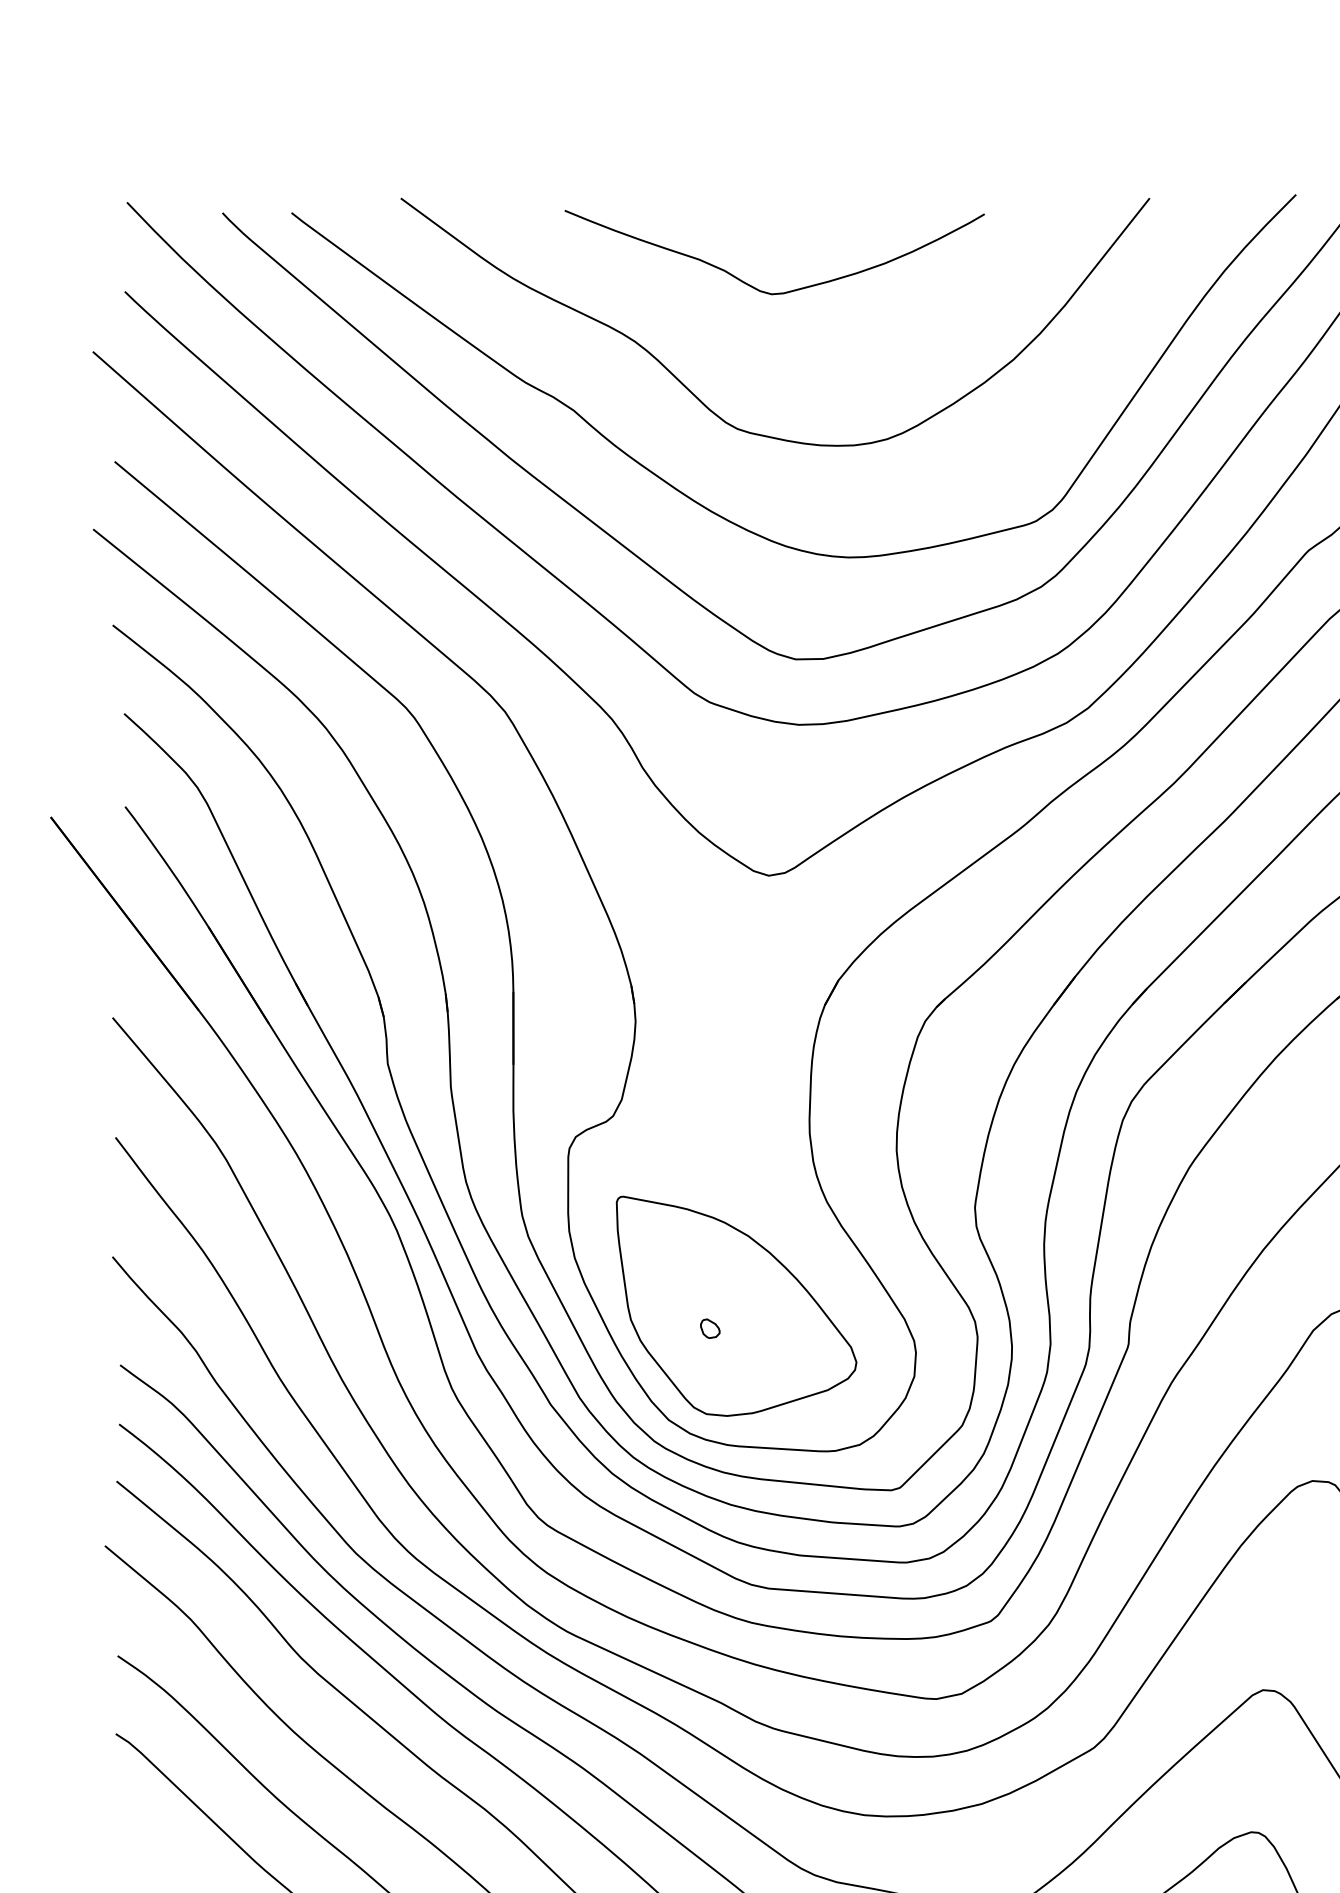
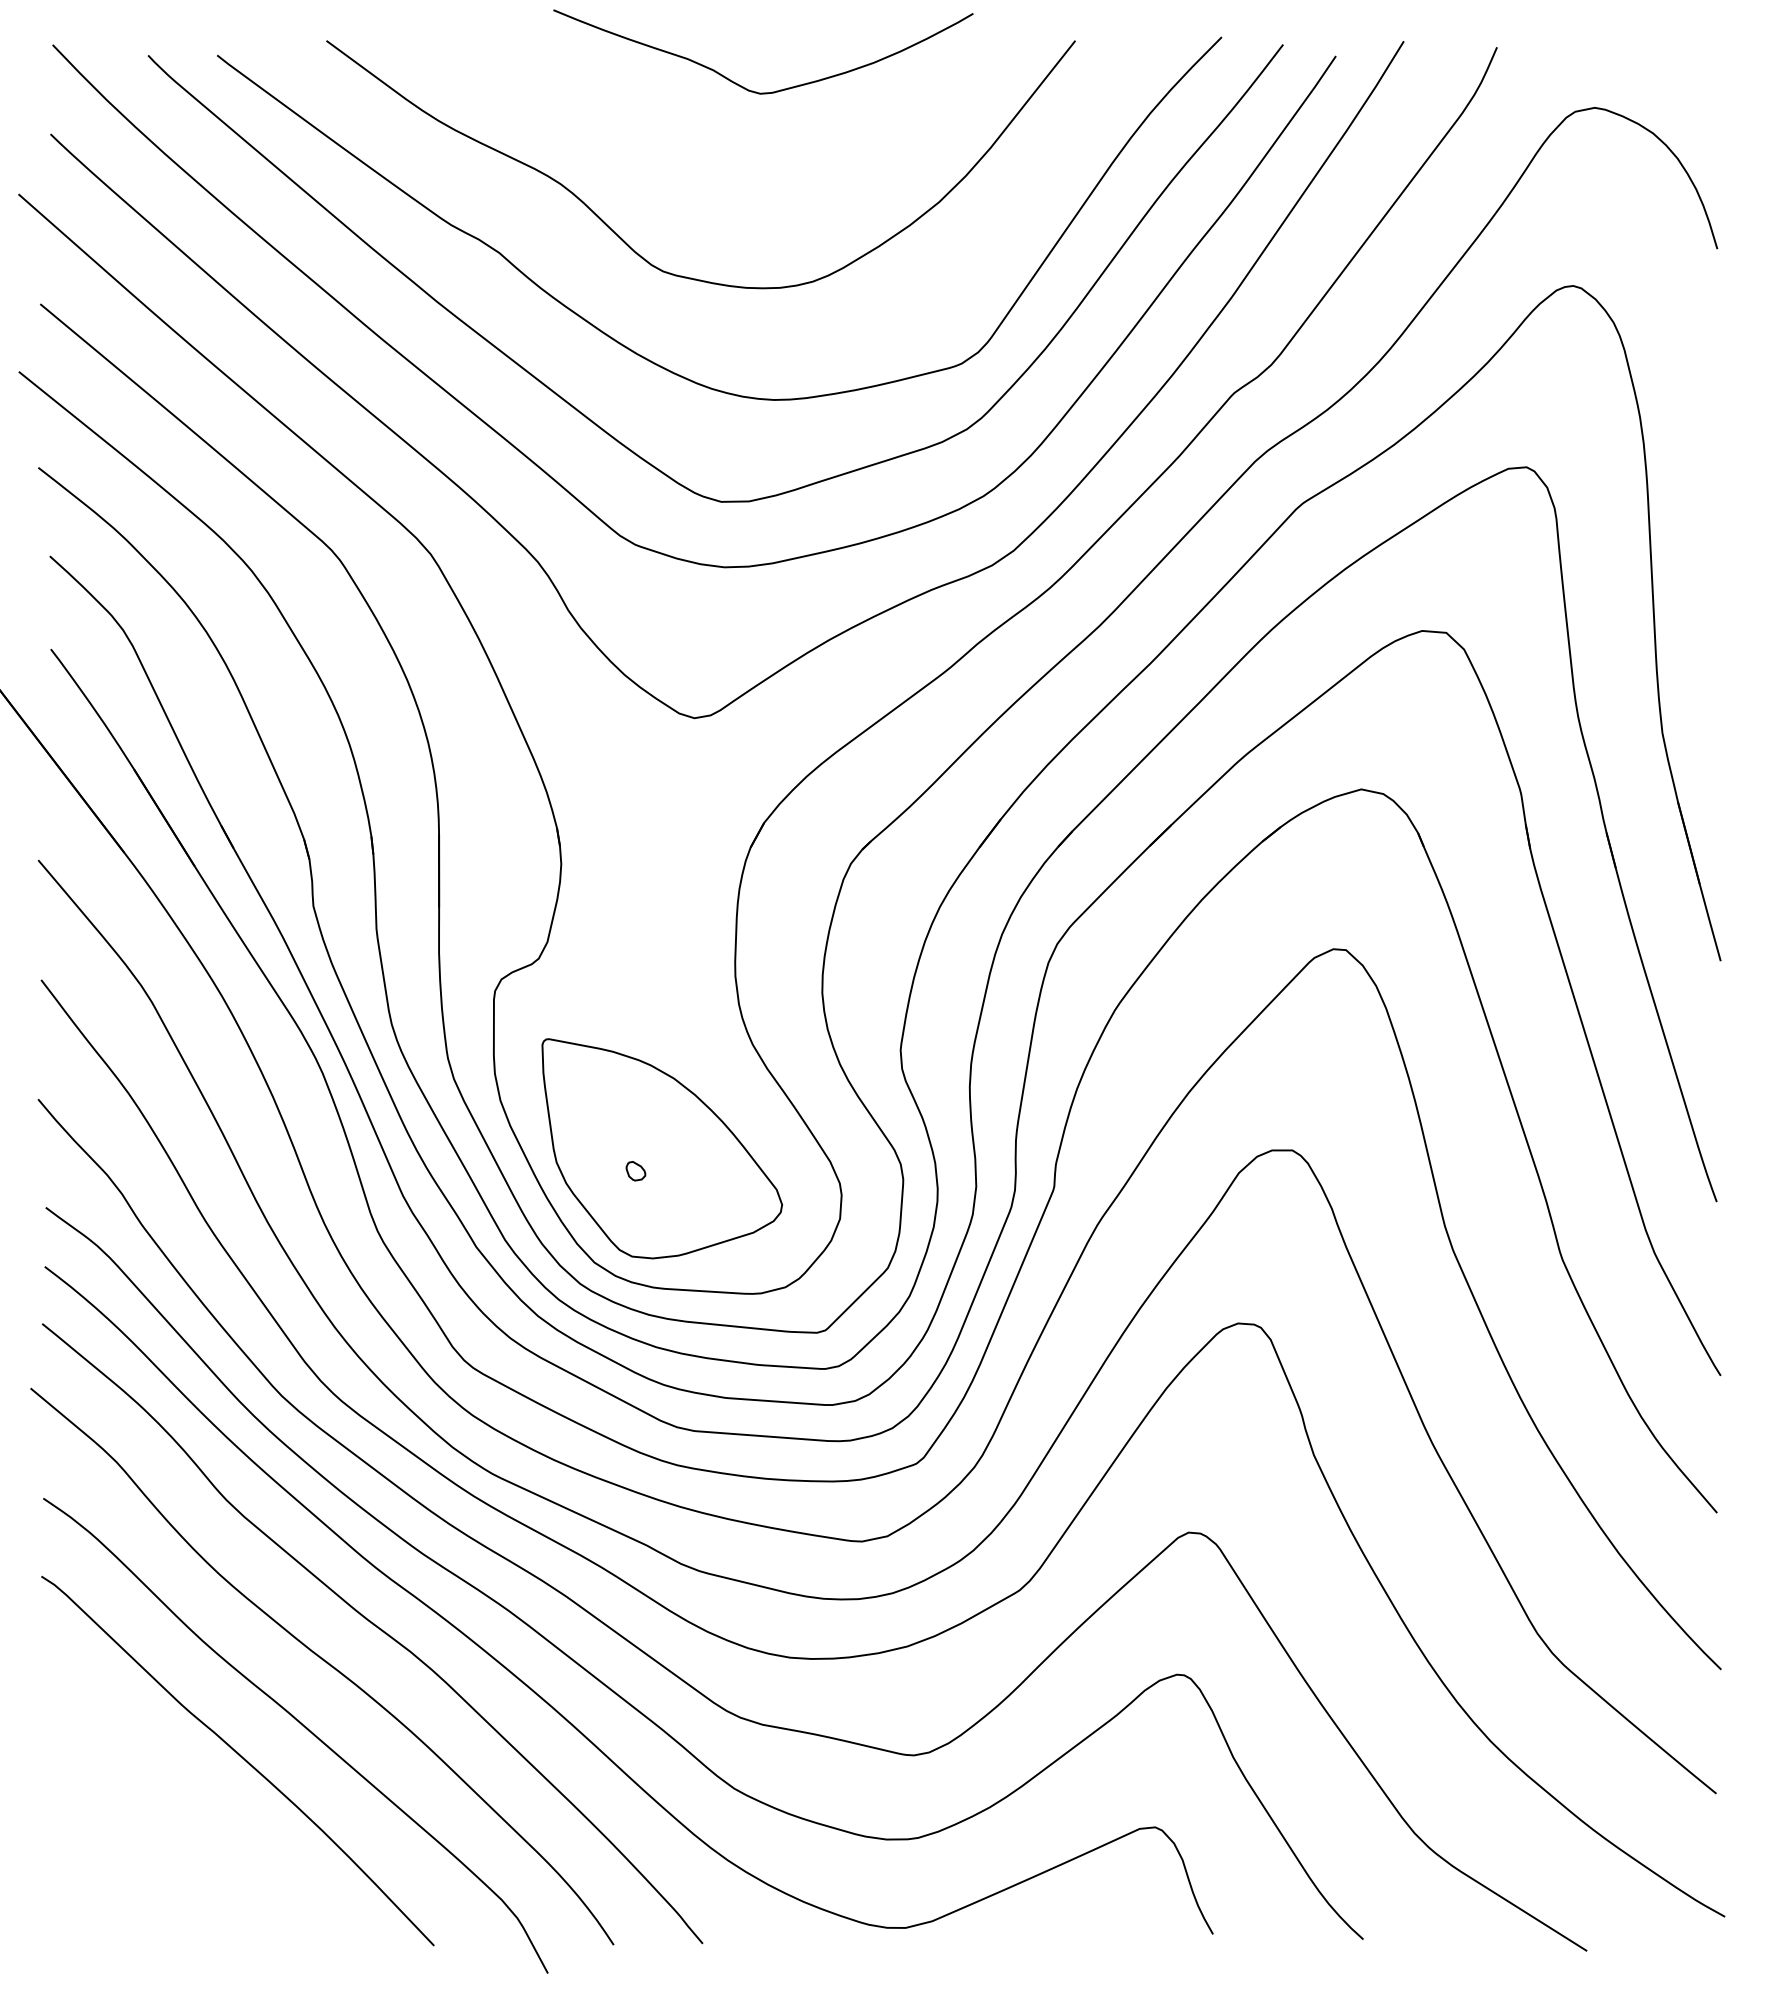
curve: (756, 288) -> (745, 87), moved

